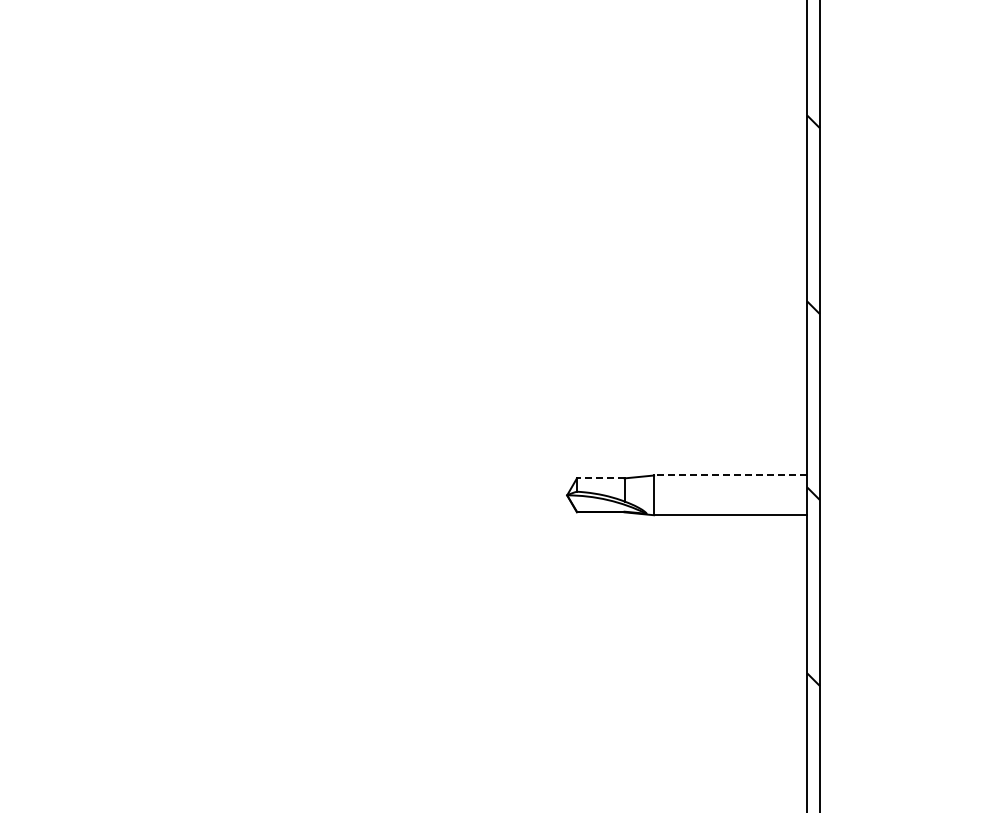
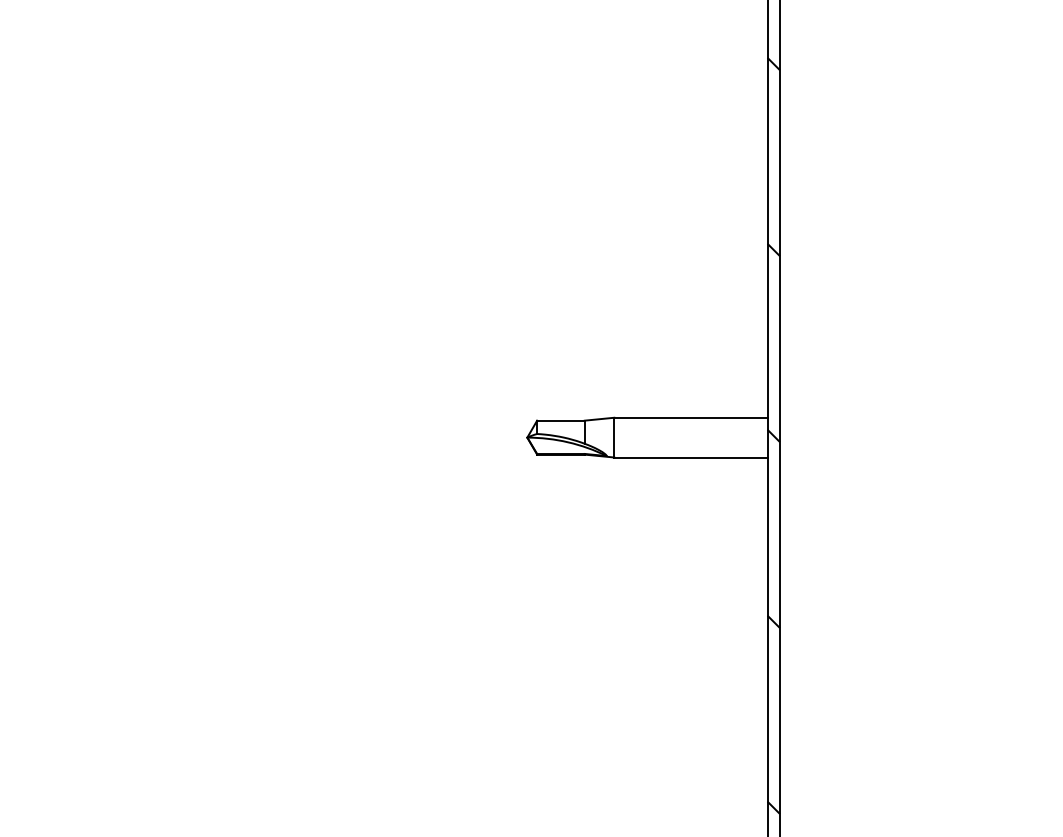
line: (730, 475) -> (690, 417), dashed -> solid
line: (600, 478) -> (560, 420), dashed -> solid

